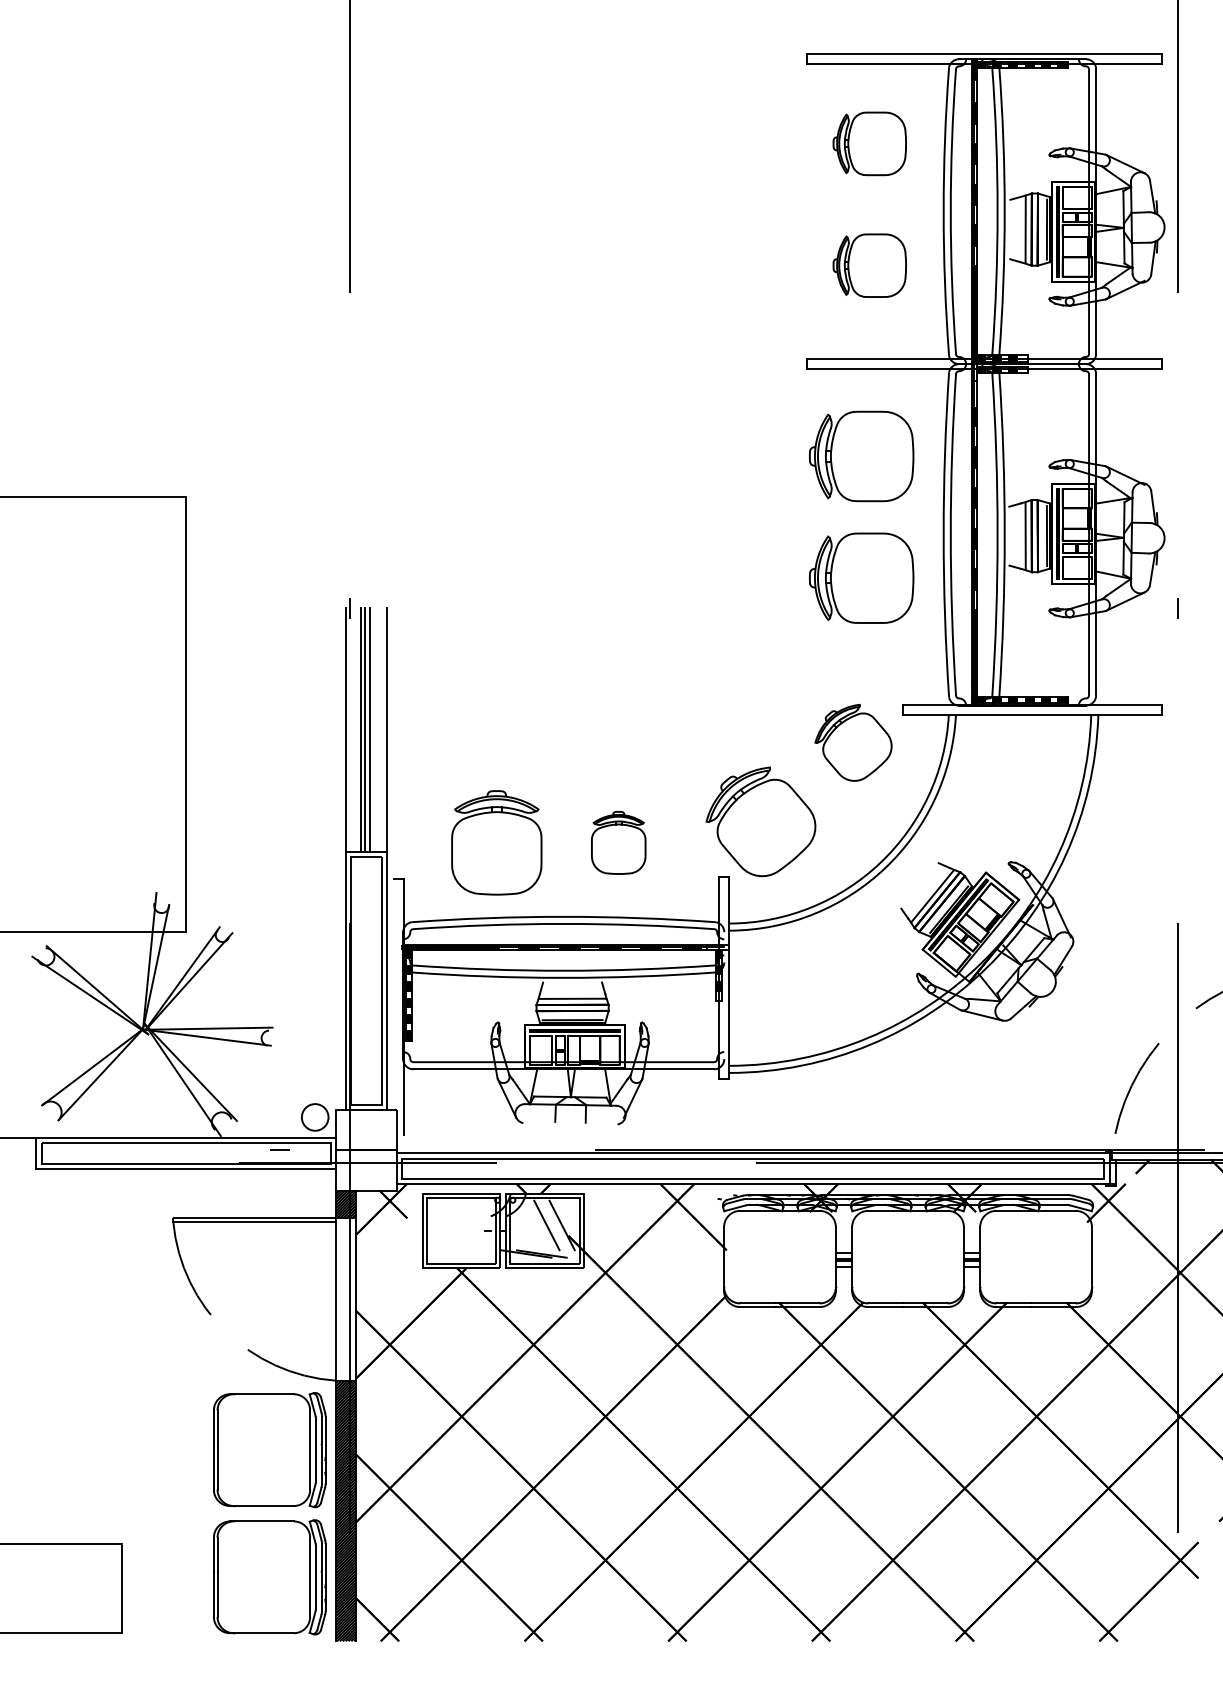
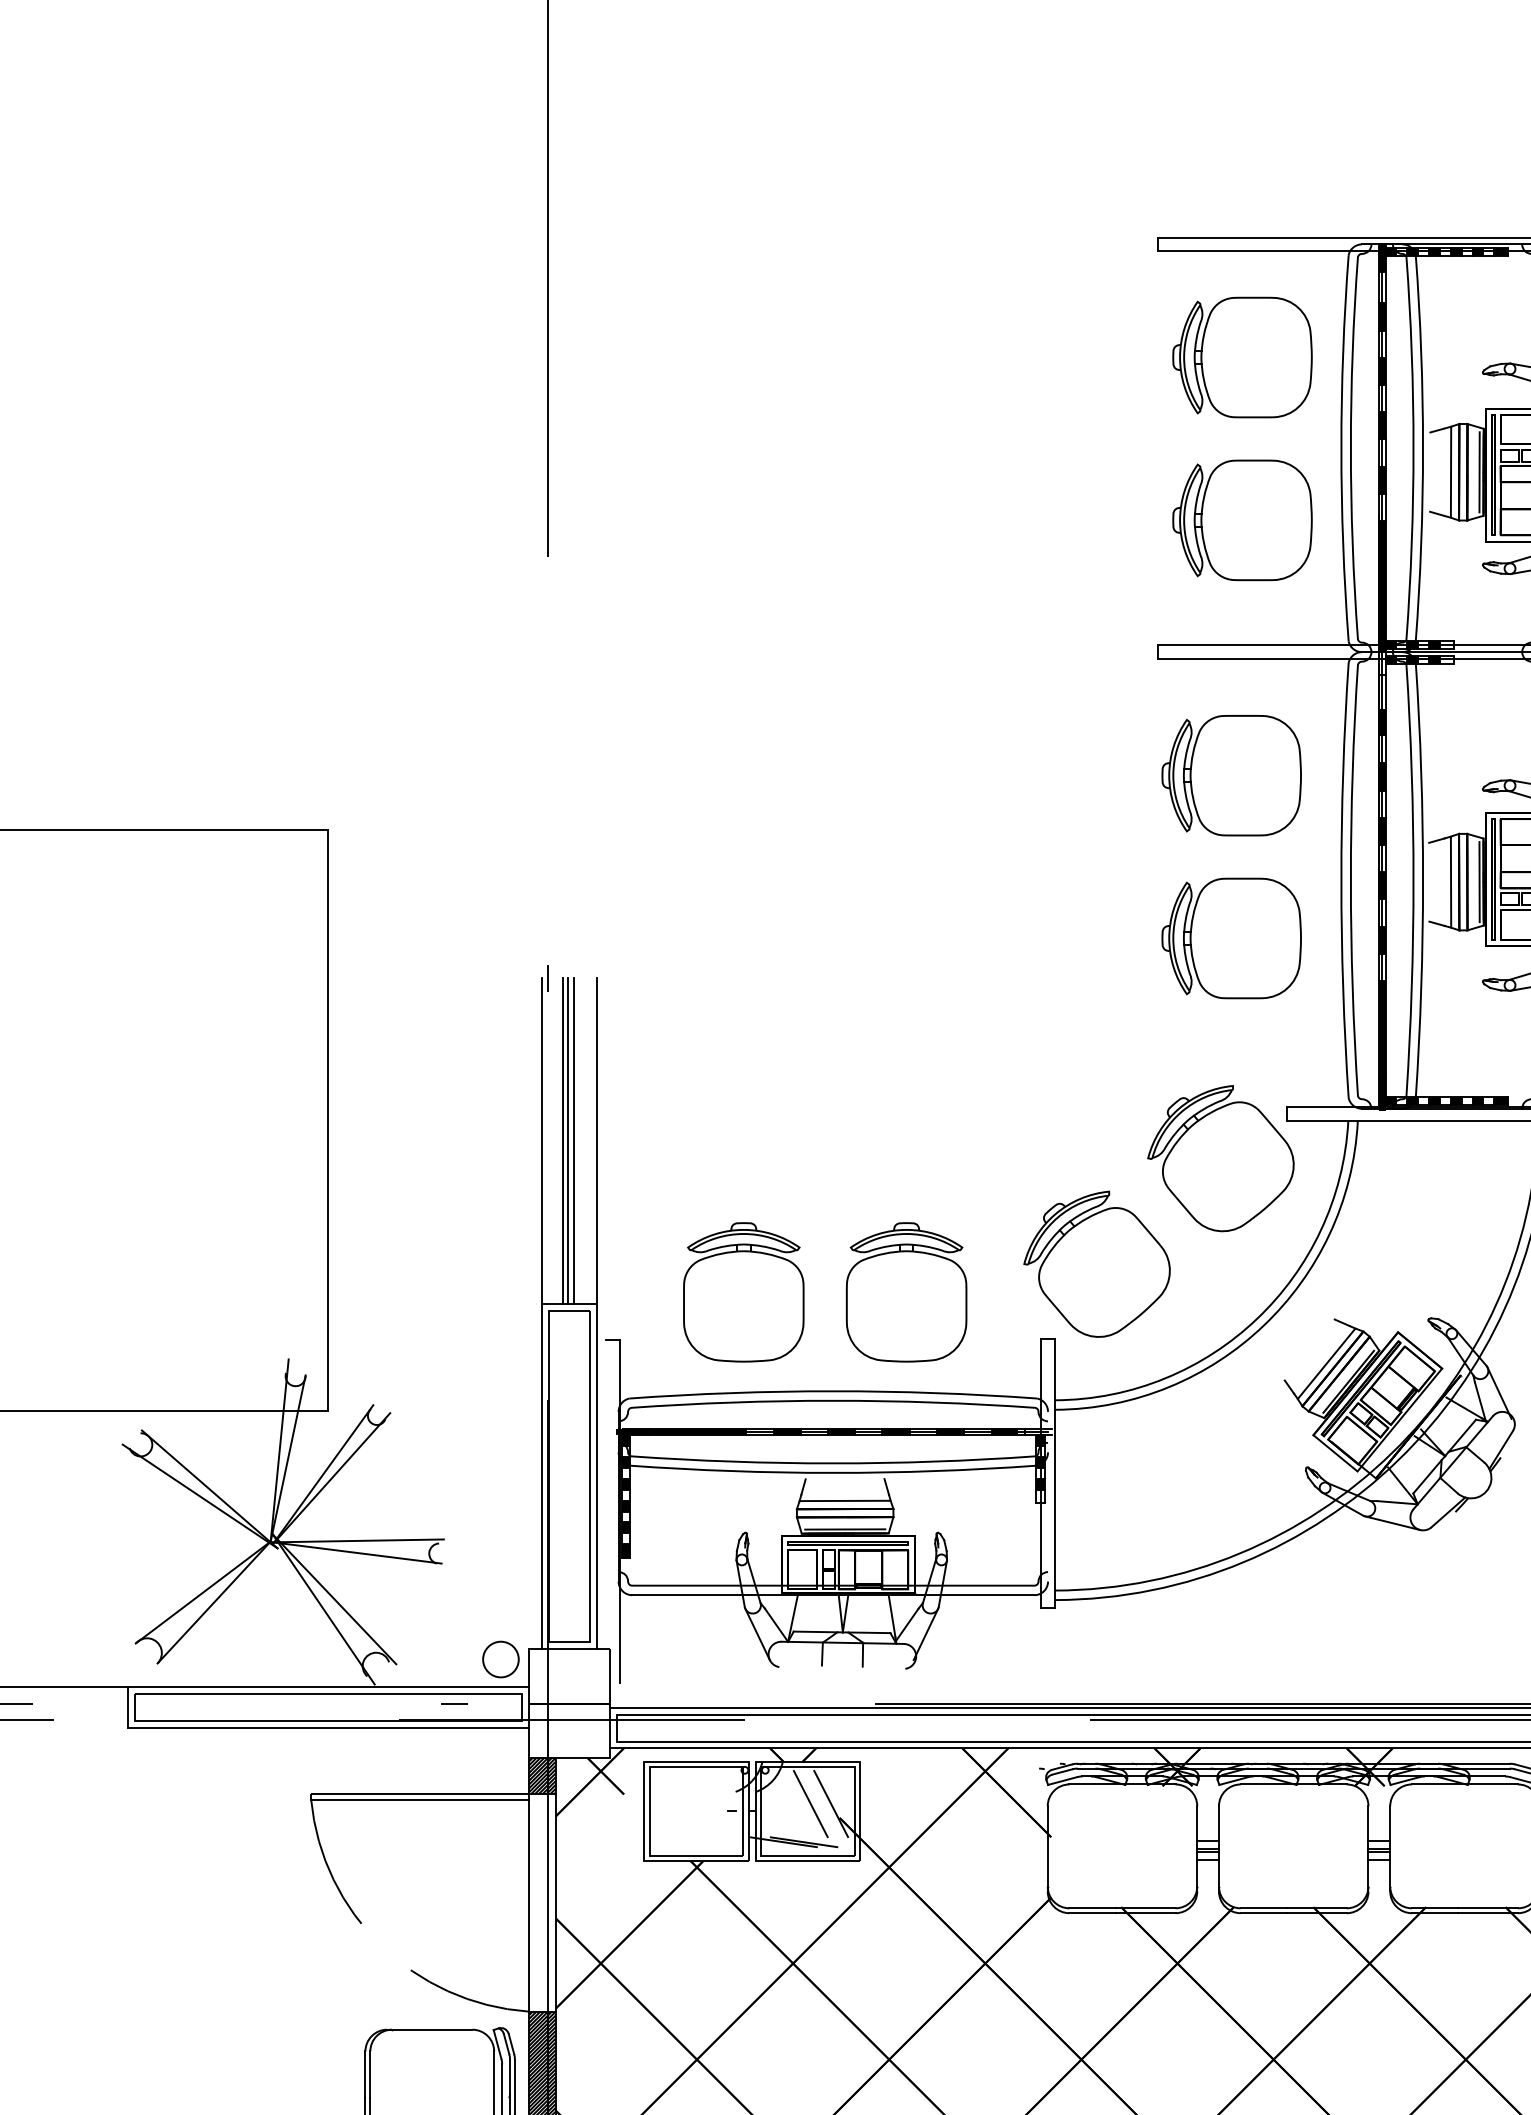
part: (869, 143) -> (1242, 357), size x1.43
part: (869, 265) -> (1242, 520), size x1.43
part: (853, 742) -> (1220, 1158), size x1.43
part: (618, 842) -> (906, 1291), size x1.67

